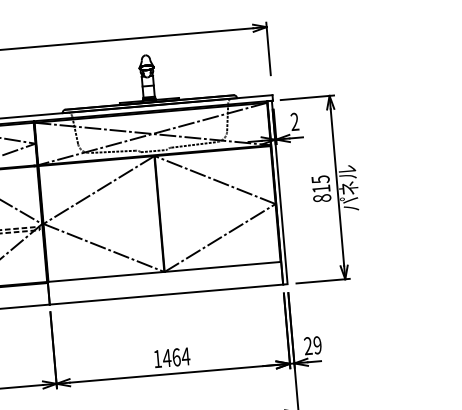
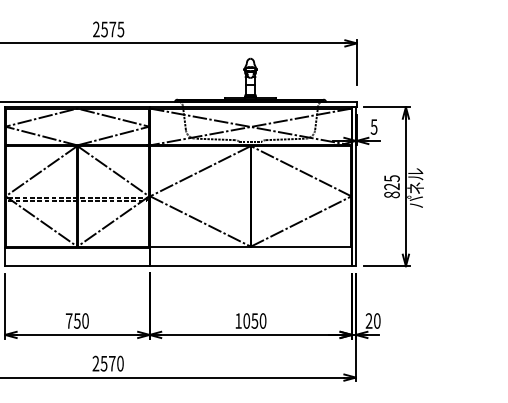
text: (294, 121) -> (373, 126), 2 -> 5
text: (320, 188) -> (391, 186), 815 -> 825
text: (317, 344) -> (377, 320), 29 -> 20
text: (176, 356) -> (254, 320), 1464 -> 1050

